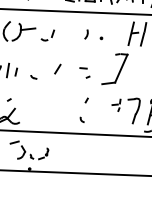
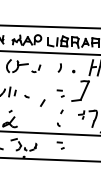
part: (93, 35) -> (66, 68), size x1.4
line: (57, 68) -> (42, 102), moved
part: (84, 151) -> (60, 145), added

